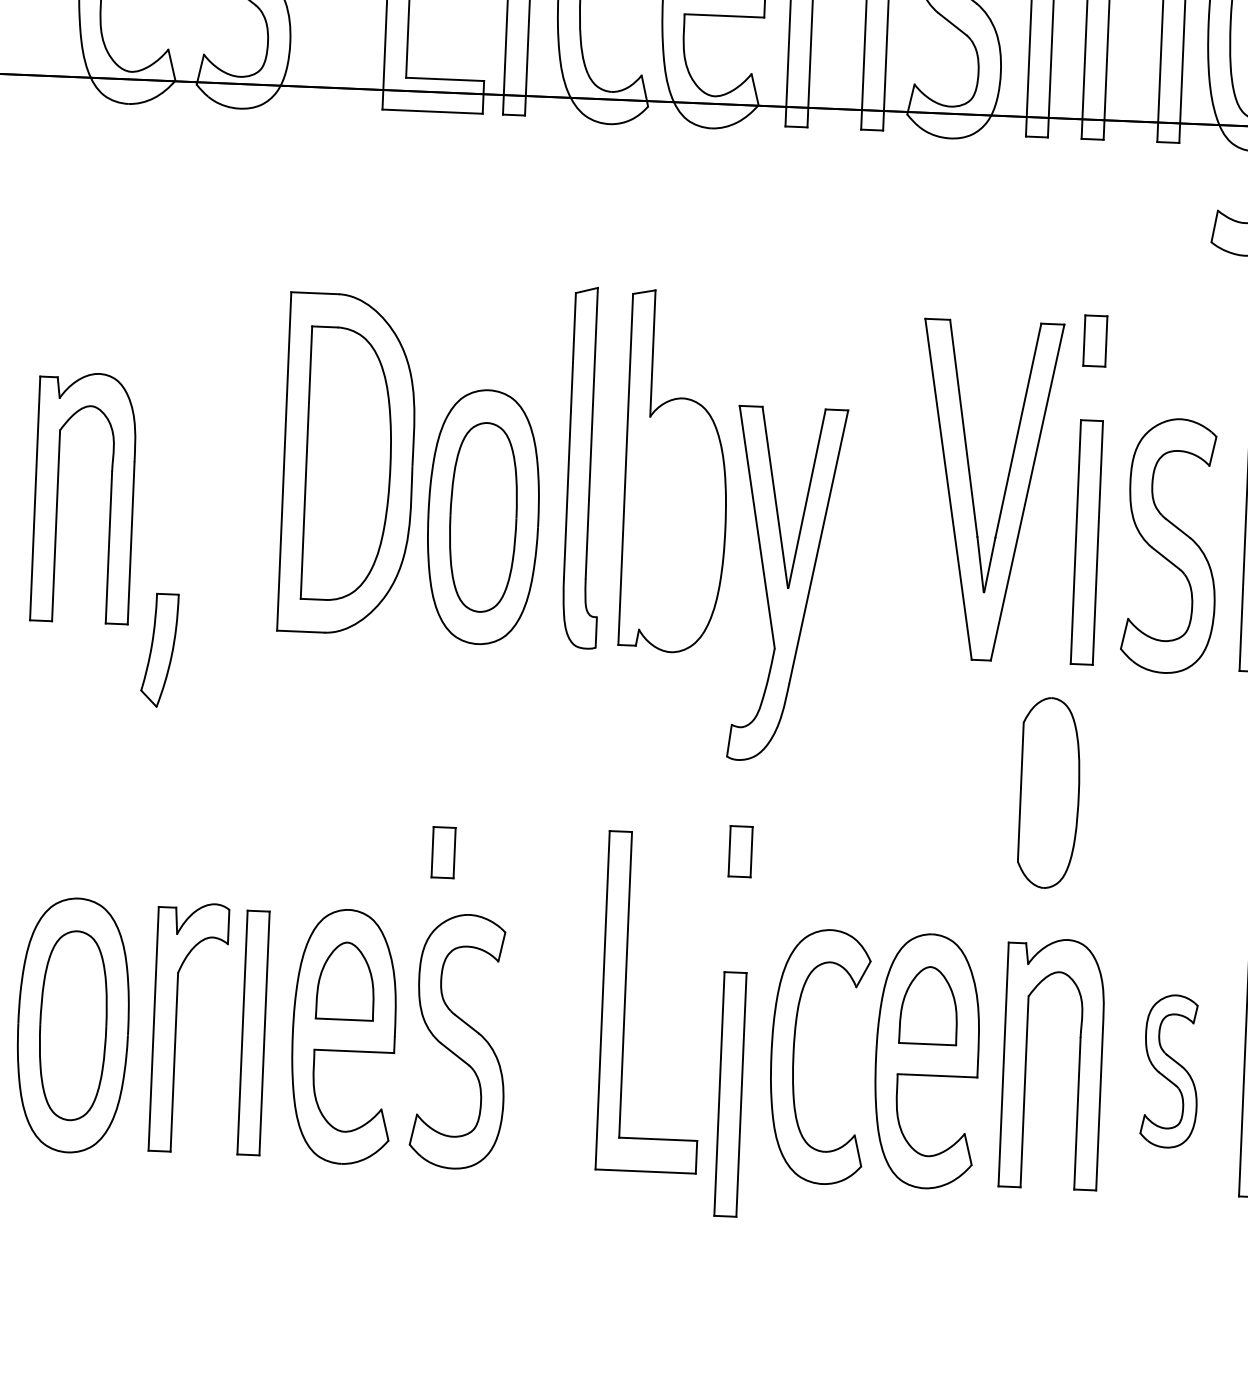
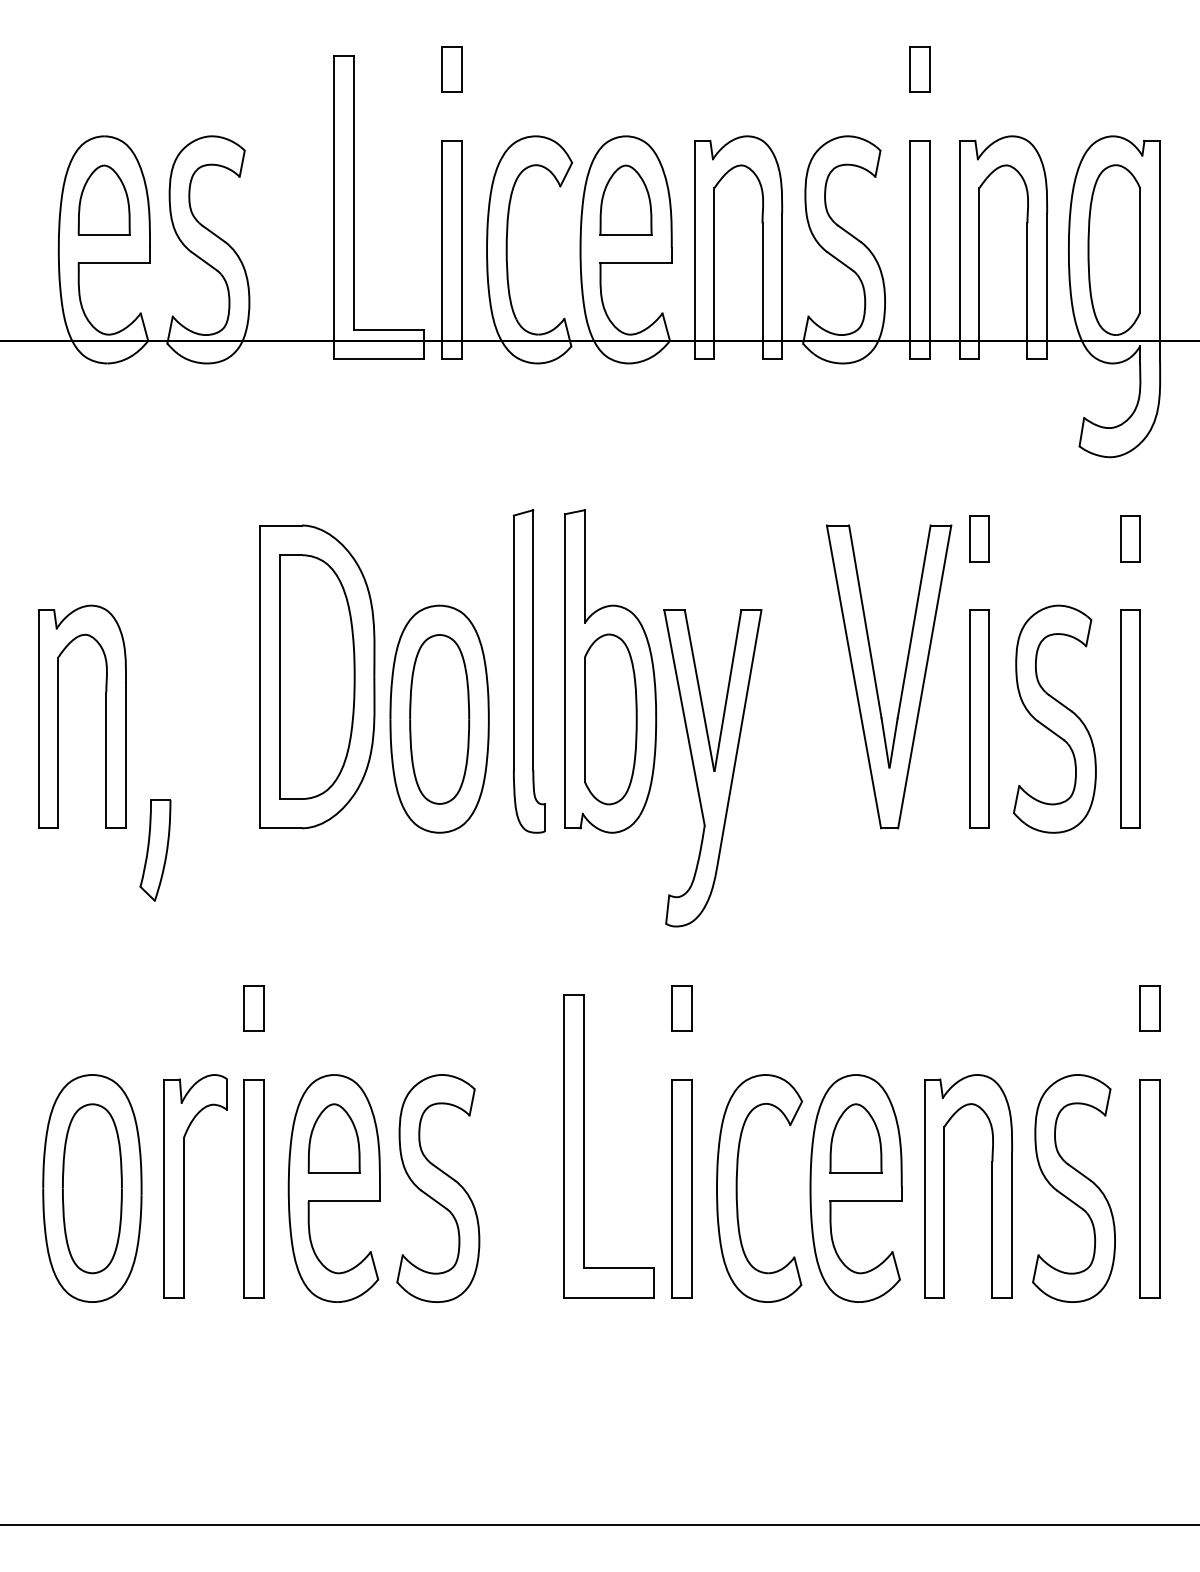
part: (1049, 793) -> (610, 719), moved
part: (443, 852) -> (253, 1008), moved
part: (1169, 1071) -> (1073, 1188), size x1.67
part: (730, 1094) -> (681, 1188), moved

